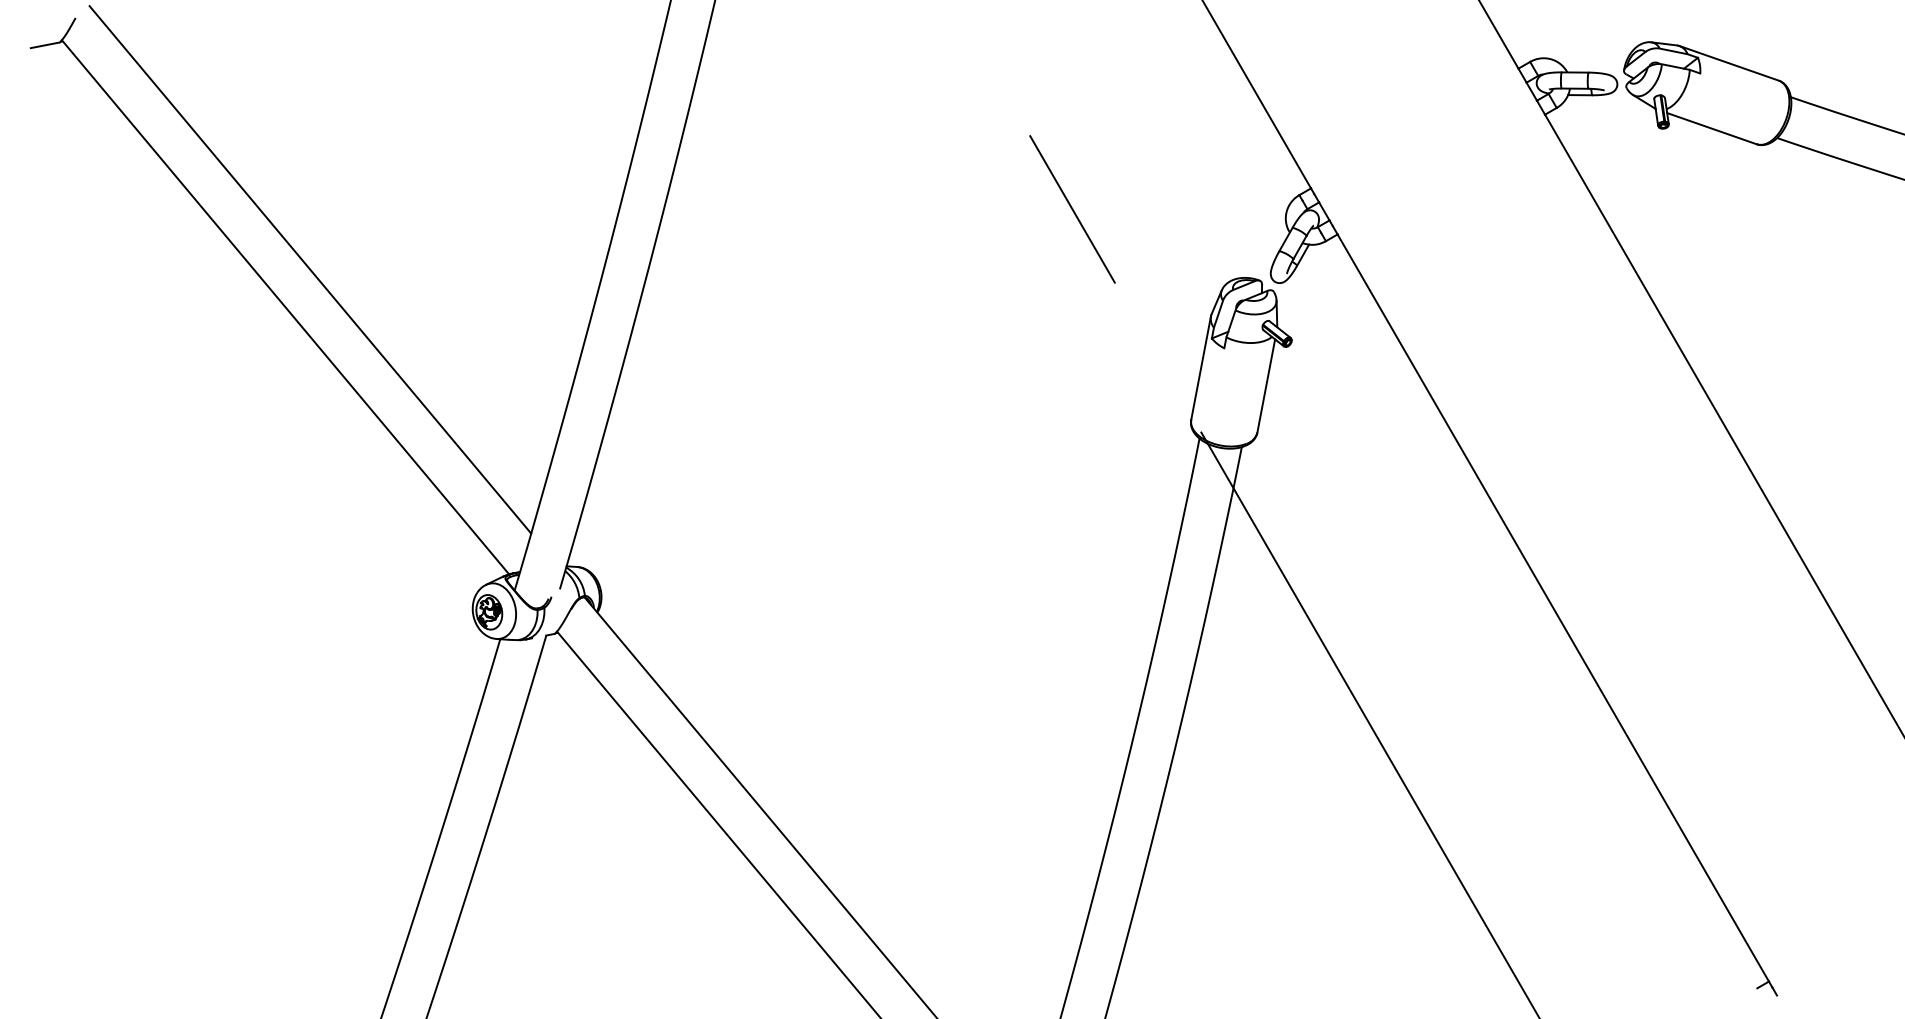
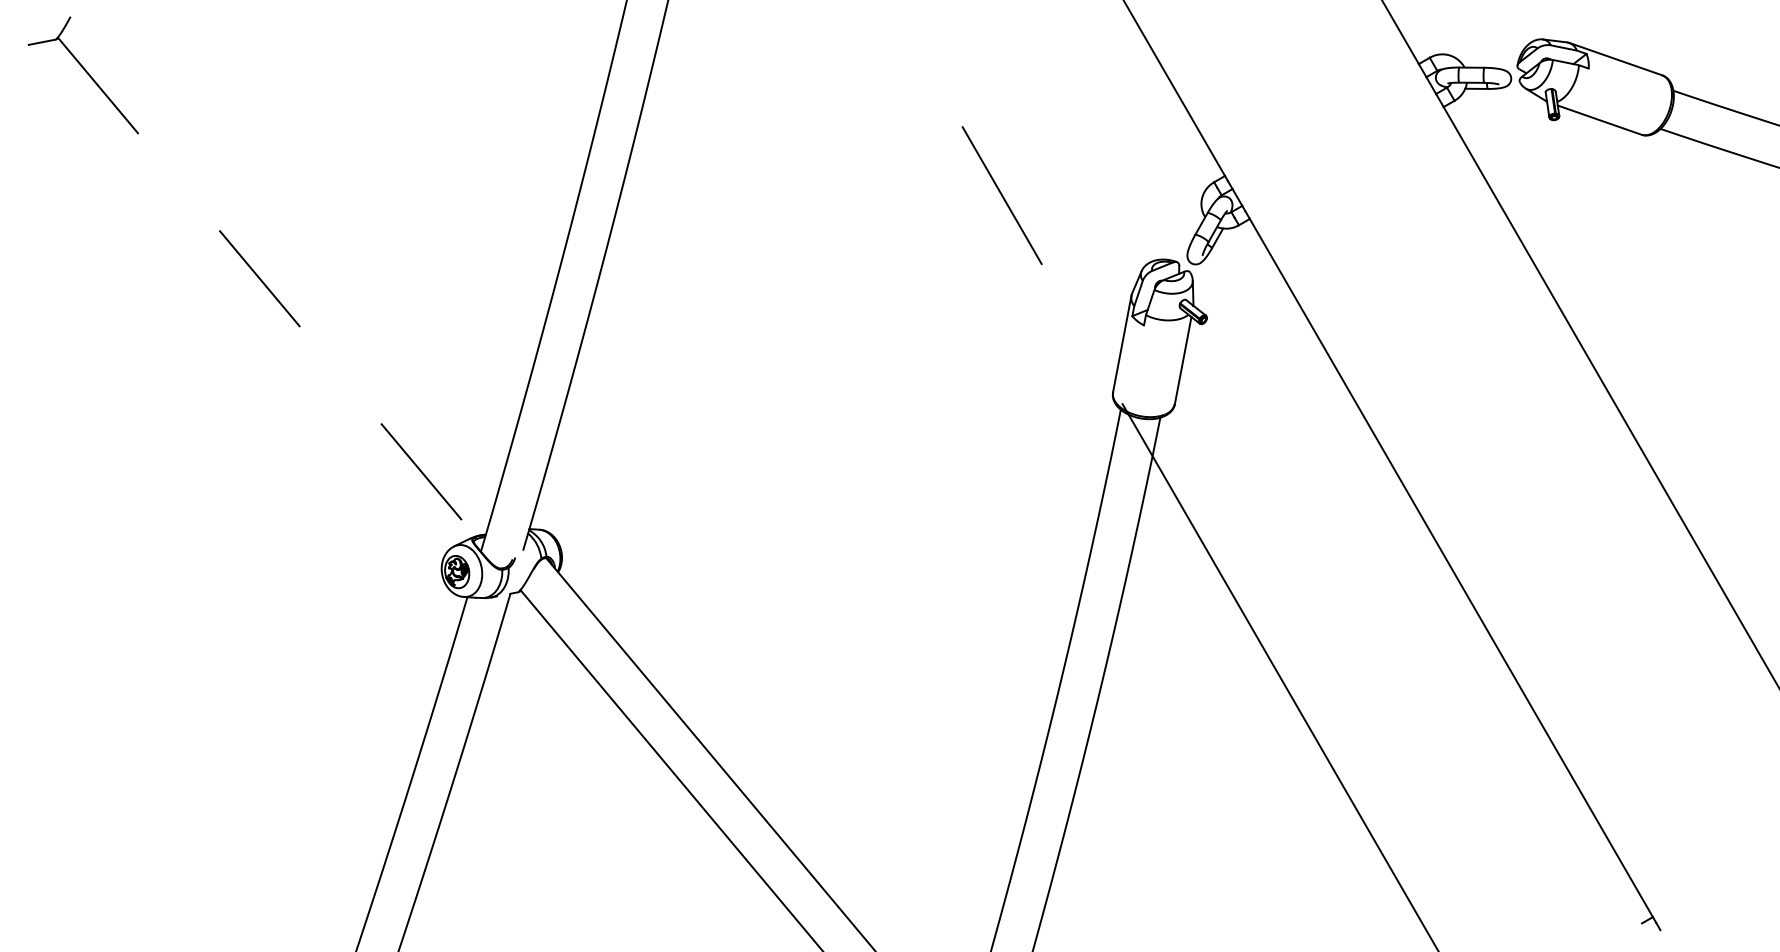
line: (309, 269) -> (289, 251), removed
line: (285, 307) -> (266, 287), solid -> dashed

